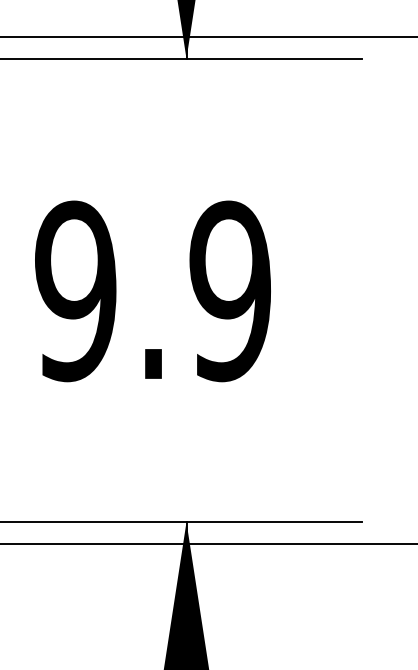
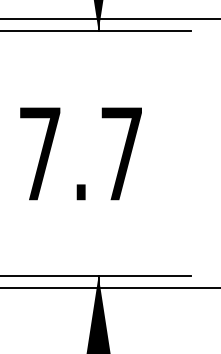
text: (152, 290) -> (80, 153), 9.9 -> 7.7

